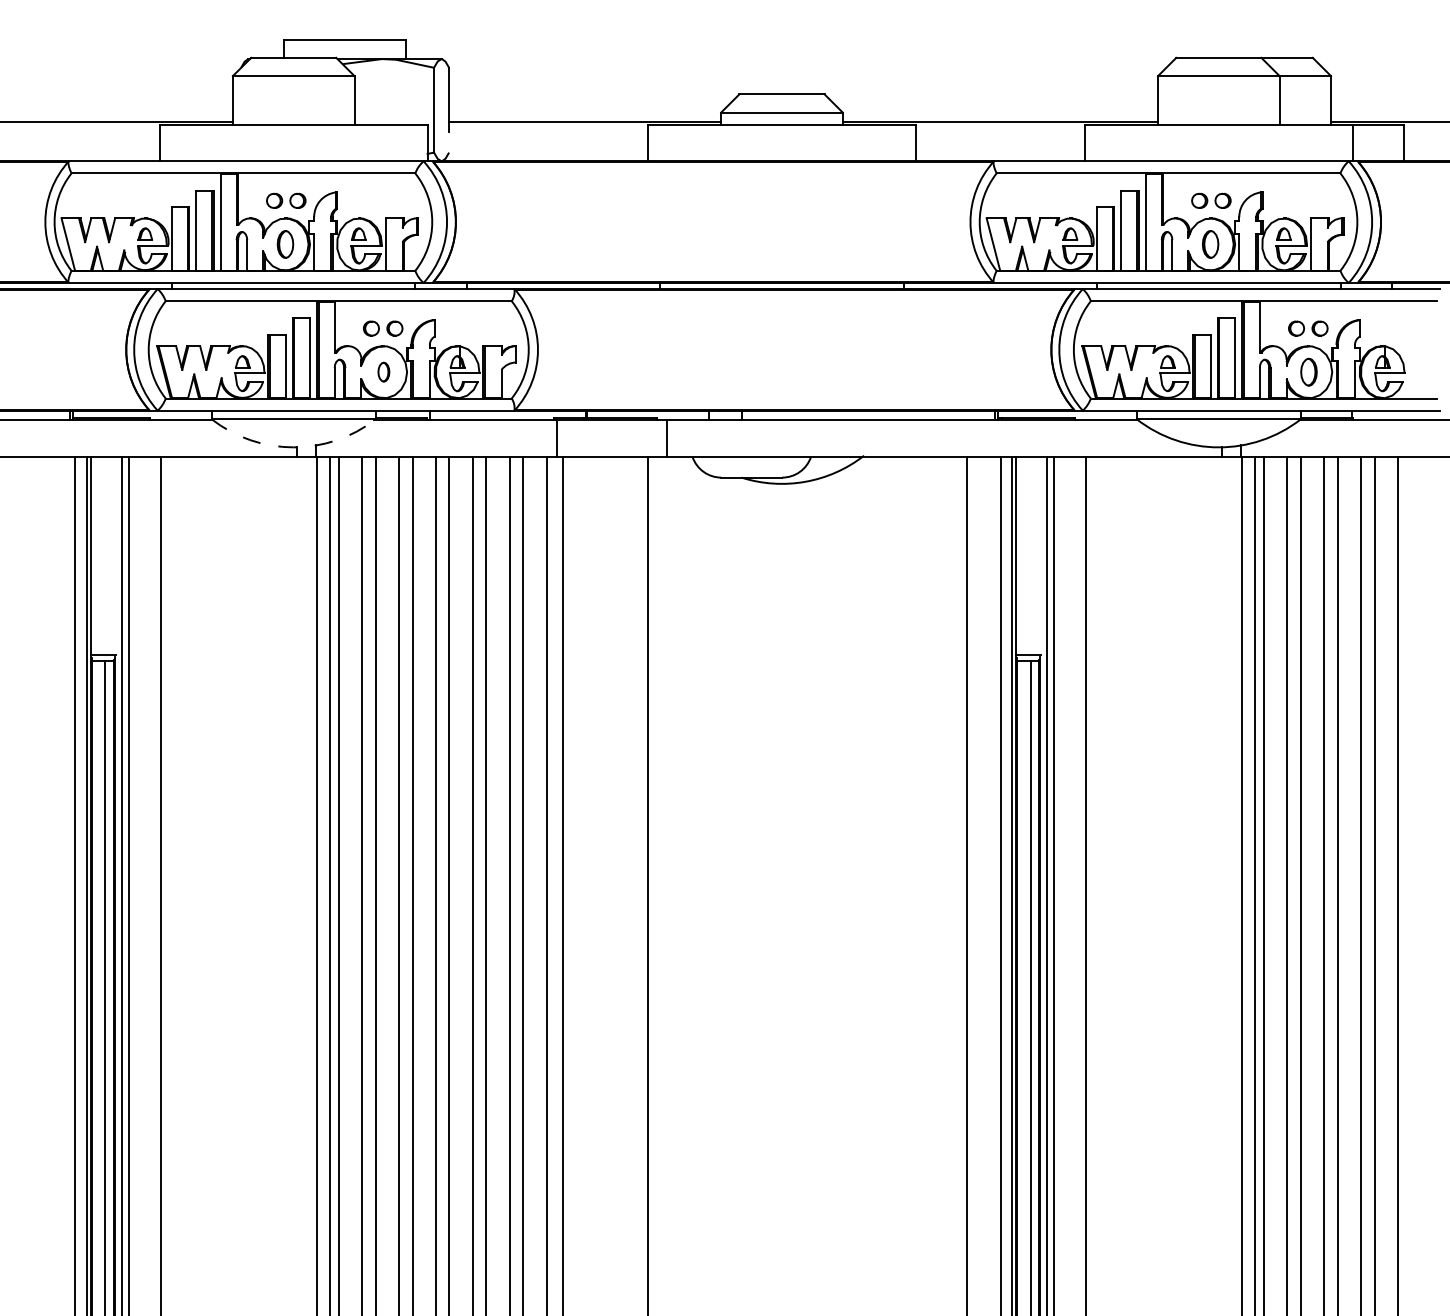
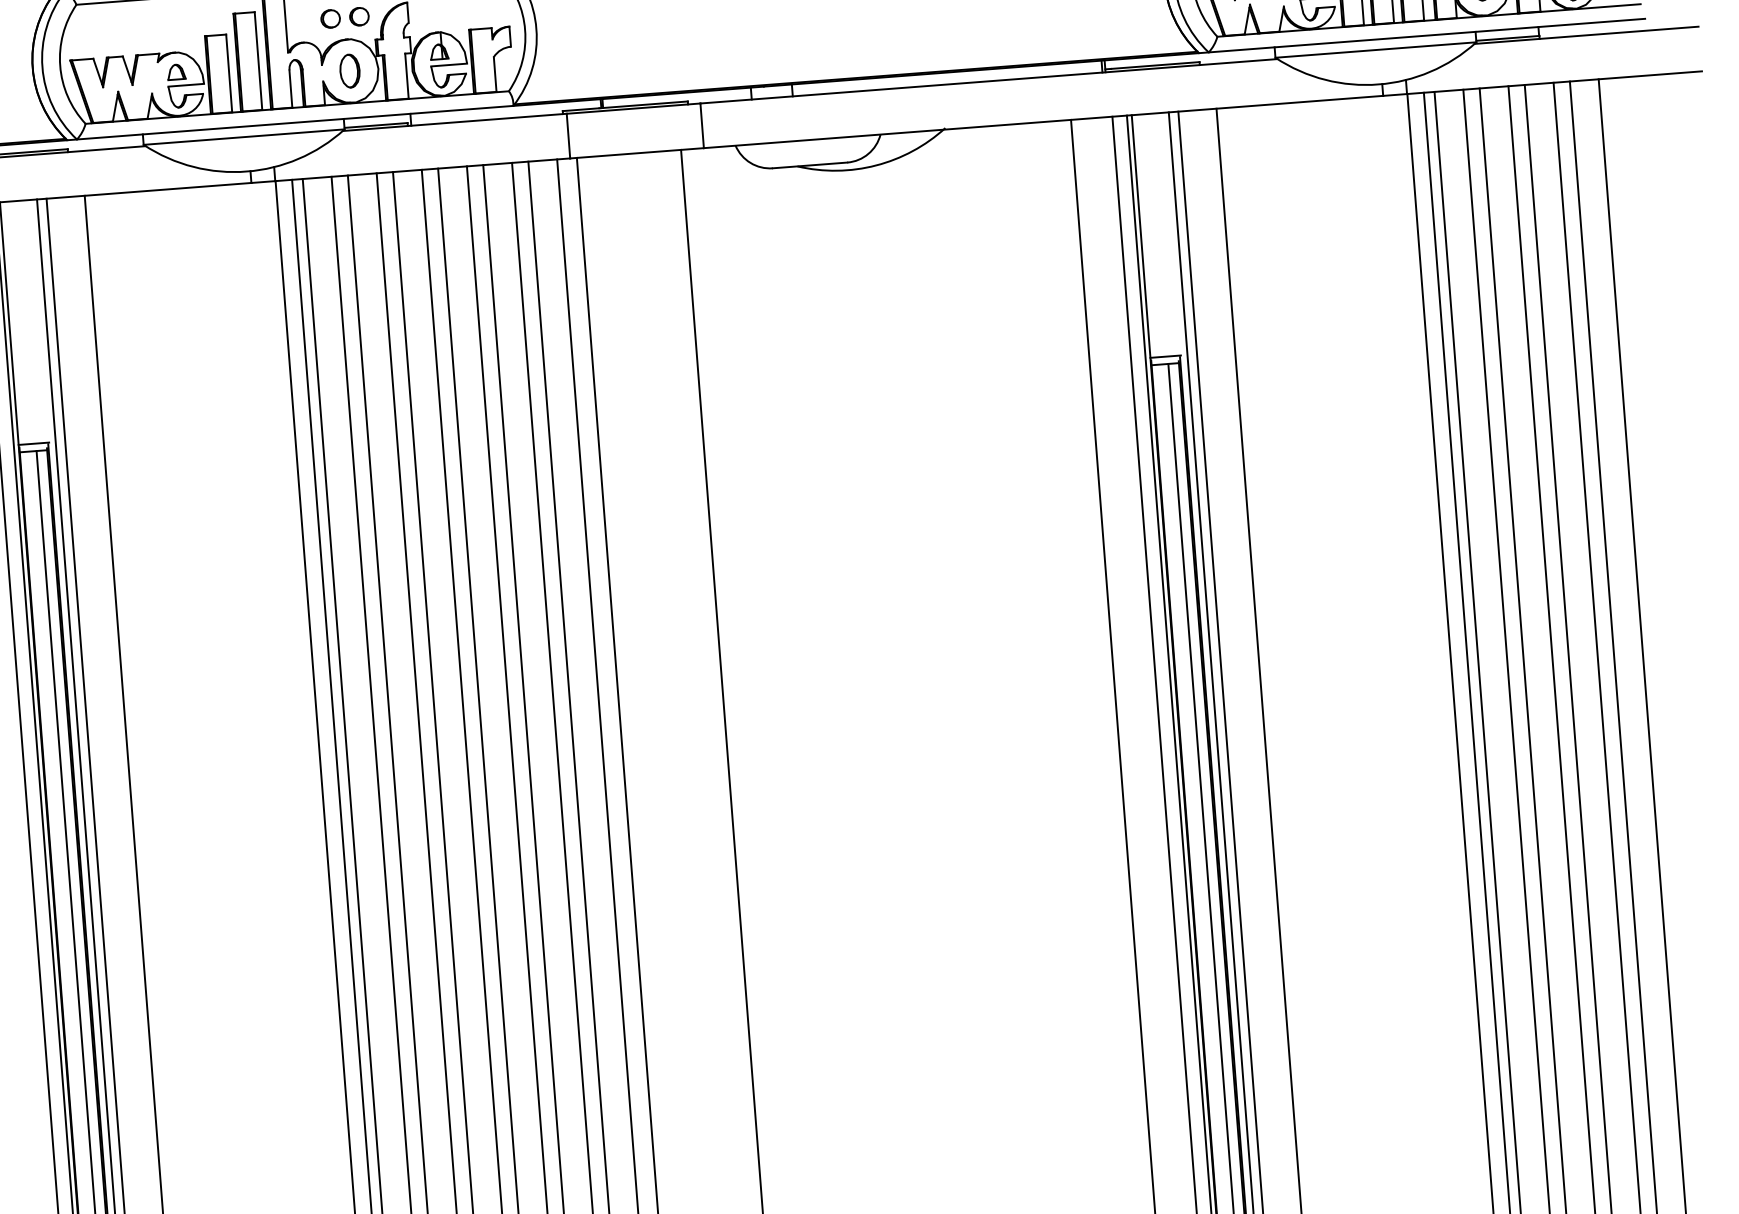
part: (383, 371) -> (349, 70), size x1.43
arc: (293, 447) -> (246, 171), dashed -> solid

